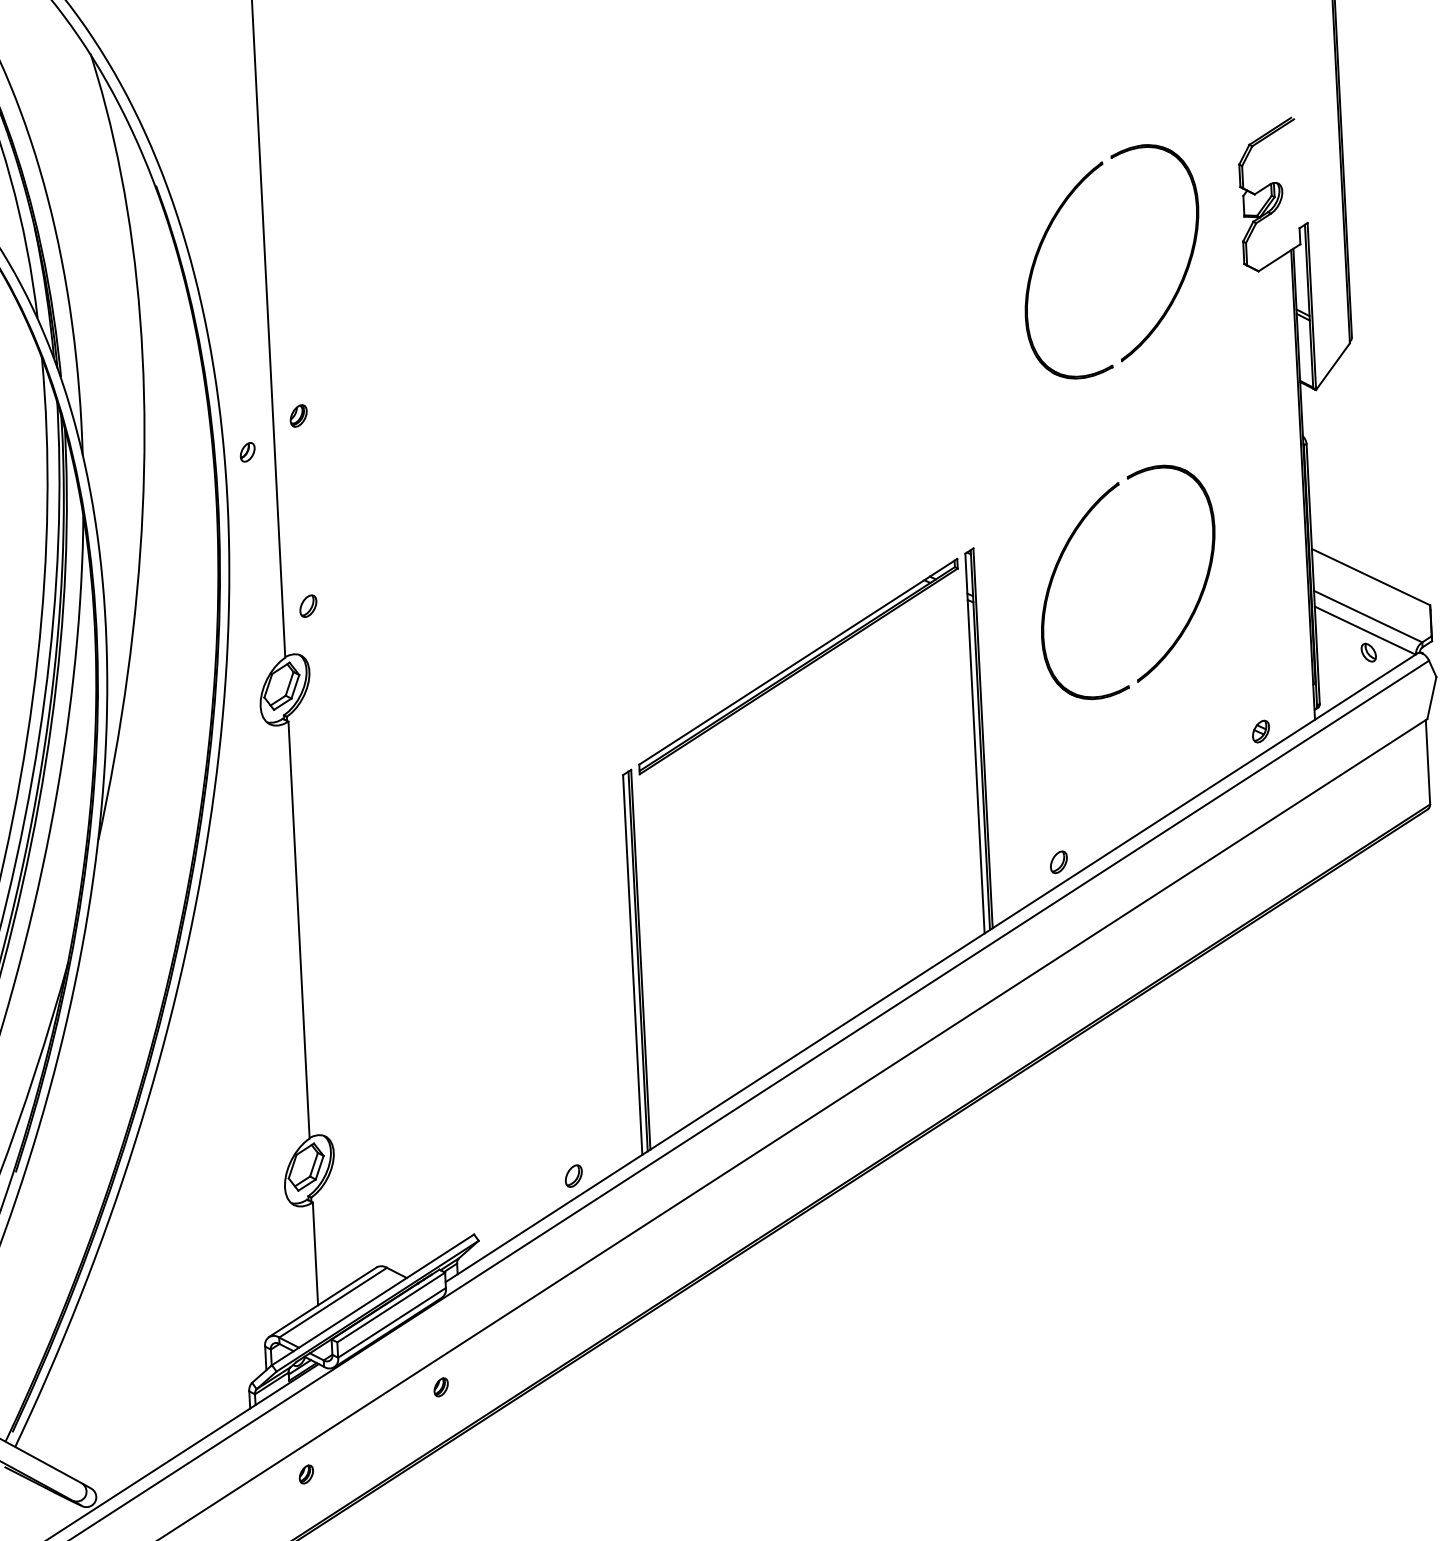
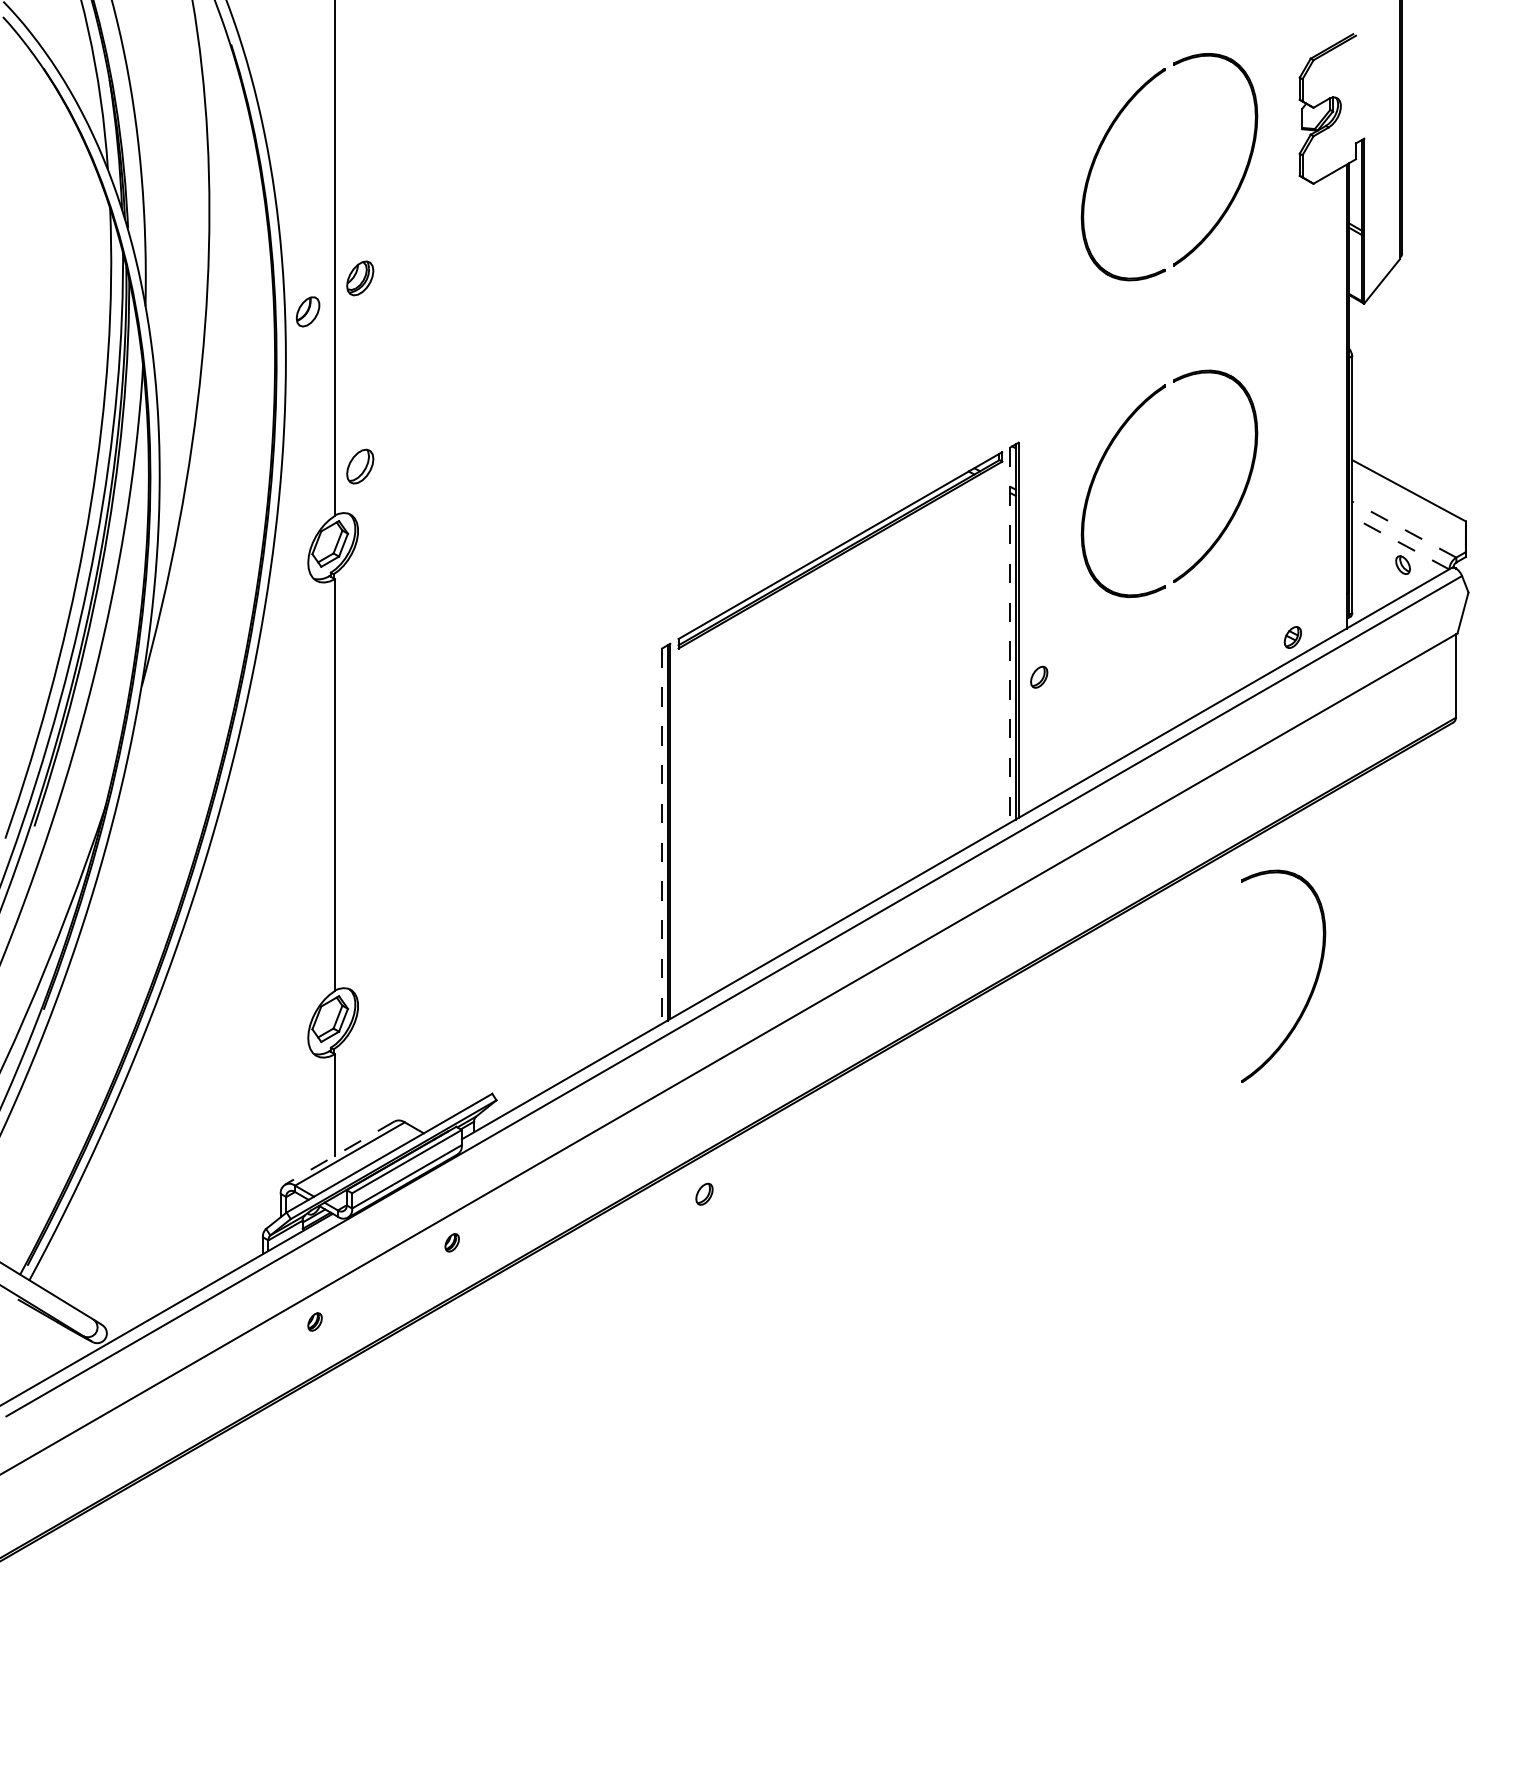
part: (298, 416) -> (360, 278), size x1.6
part: (247, 452) -> (308, 311), size x1.6
part: (308, 605) -> (360, 465), size x1.6
line: (1367, 616) -> (1403, 529), solid -> dashed
line: (1365, 629) -> (1400, 542), solid -> dashed
line: (975, 744) -> (1010, 635), solid -> dashed
part: (1059, 861) -> (1039, 676), moved
line: (633, 965) -> (662, 836), solid -> dashed
part: (1298, 1083) -> (1312, 986), added
part: (573, 1175) -> (704, 1193), moved
line: (322, 1302) -> (339, 1153), solid -> dashed

